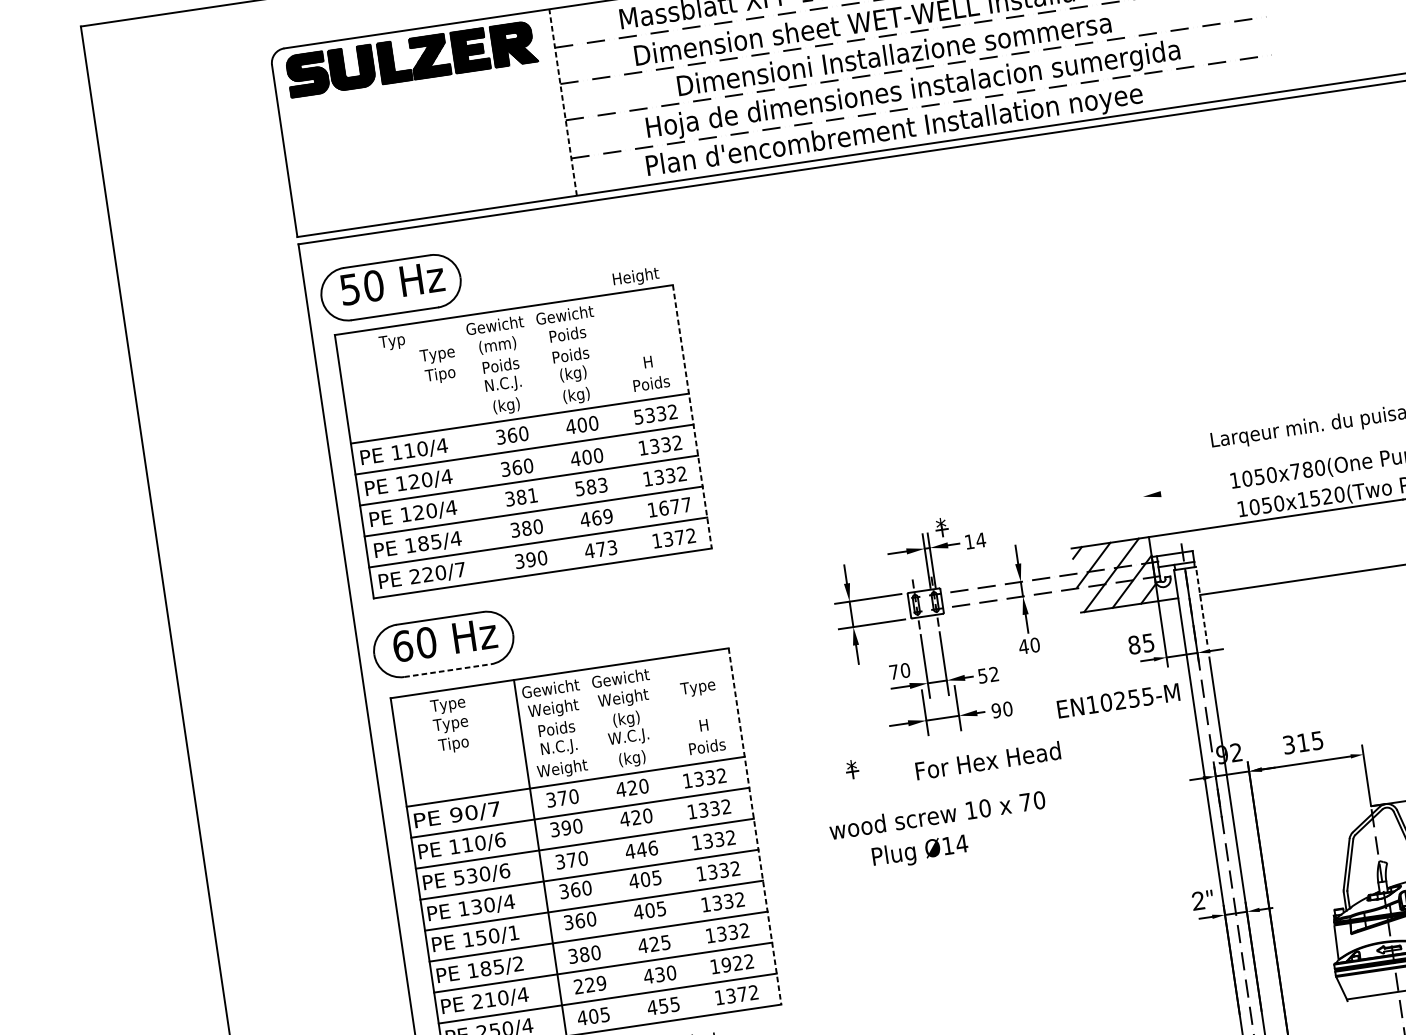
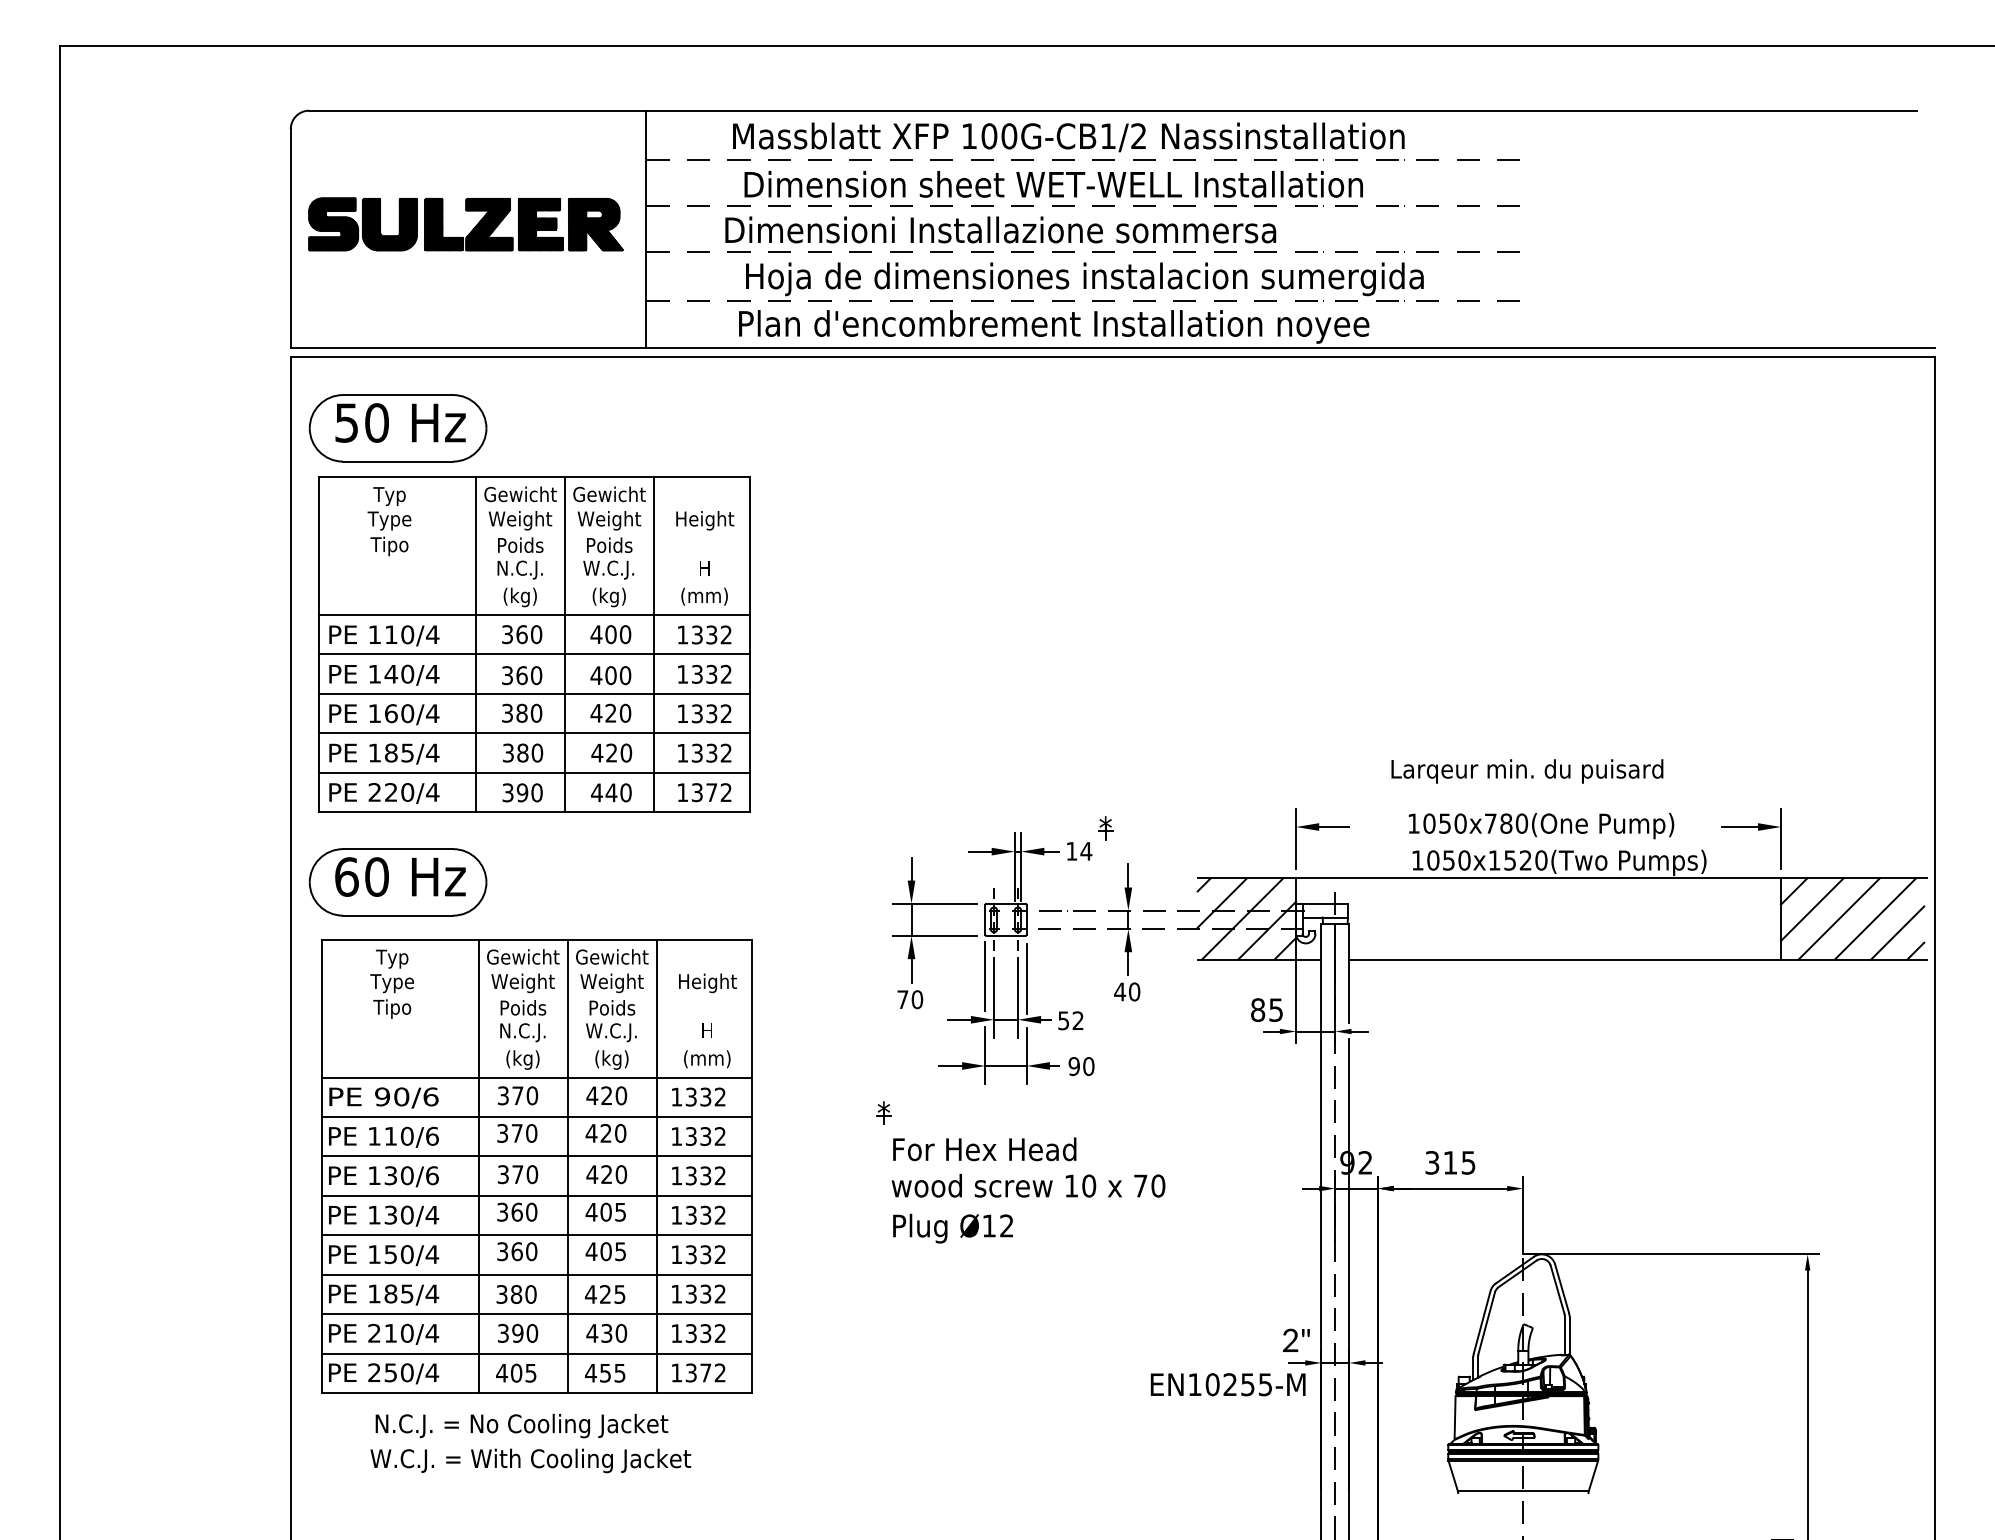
text: (893, 53) -> (1000, 229), moved
part: (416, 63) -> (471, 230), moved
line: (563, 102) -> (646, 229), dashed -> solid
text: (636, 277) -> (705, 520), moved
text: (567, 335) -> (609, 520), Poids -> Weight
text: (497, 345) -> (520, 520), (mm) -> Weight
text: (438, 365) -> (389, 533), moved
text: (572, 374) -> (608, 569), (kg) -> W.C.J.
text: (651, 384) -> (704, 596), Poids -> (mm)
text: (638, 416) -> (682, 634), 5332 -> 1332
line: (692, 416) -> (749, 644), dashed -> solid
line: (617, 427) -> (654, 644), added
line: (547, 438) -> (565, 644), added
line: (477, 448) -> (476, 644), added
text: (414, 481) -> (391, 673), 120/4 -> 140/4
text: (590, 486) -> (610, 712), 583 -> 420
line: (1173, 492) -> (1334, 827), added
text: (532, 494) -> (536, 712), 381 -> 380
line: (1144, 505) -> (1296, 838), added
text: (674, 506) -> (711, 752), 1677 -> 1332
text: (418, 512) -> (391, 713), 120/4 -> 160/4
text: (602, 516) -> (619, 752), 469 -> 420
part: (941, 527) -> (1105, 828), moved
text: (606, 548) -> (618, 792), 473 -> 440
text: (460, 569) -> (432, 792), 220/7 -> 220/4
line: (1201, 605) -> (1349, 973), dashed -> solid
line: (948, 647) -> (1026, 979), added
line: (916, 650) -> (985, 976), added
line: (447, 670) -> (398, 915), dashed -> solid
text: (900, 671) -> (910, 999), moved
text: (698, 688) -> (707, 983), Type -> Height
text: (1118, 700) -> (1227, 1384), moved
text: (447, 705) -> (391, 958), Type -> Typ
text: (626, 719) -> (612, 1009), (kg) -> Poids
text: (707, 747) -> (707, 1059), Poids -> (mm)
text: (987, 760) -> (984, 1149), moved
text: (562, 769) -> (522, 1059), Weight -> (kg)
text: (494, 808) -> (430, 1096), 90/7 -> 90/6
text: (937, 814) -> (1028, 1185), moved
line: (755, 826) -> (752, 1166), dashed -> solid
text: (565, 828) -> (516, 1133), 390 -> 370
line: (680, 836) -> (657, 1165), added
text: (961, 843) -> (1006, 1225), Ø14 -> Ø12
line: (610, 847) -> (568, 1165), added
text: (646, 849) -> (613, 1174), 446 -> 420
text: (459, 877) -> (374, 1175), 530/6 -> 130/6
text: (513, 932) -> (432, 1254), 150/1 -> 150/4
text: (518, 963) -> (432, 1293), 185/2 -> 185/4
text: (732, 964) -> (698, 1333), 1922 -> 1332
text: (590, 985) -> (518, 1333), 229 -> 390

